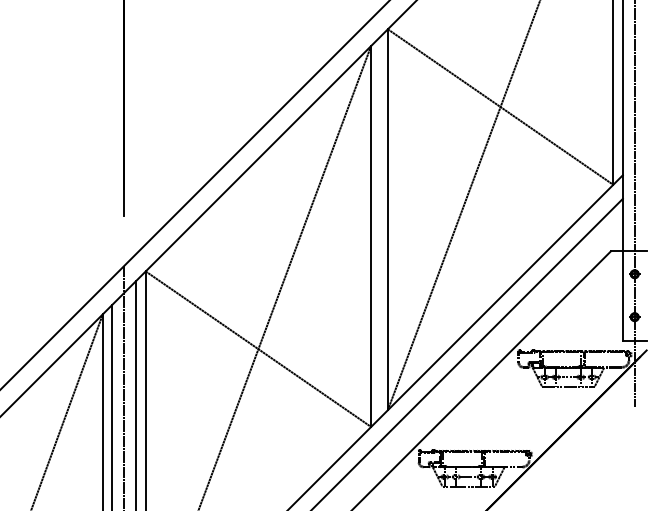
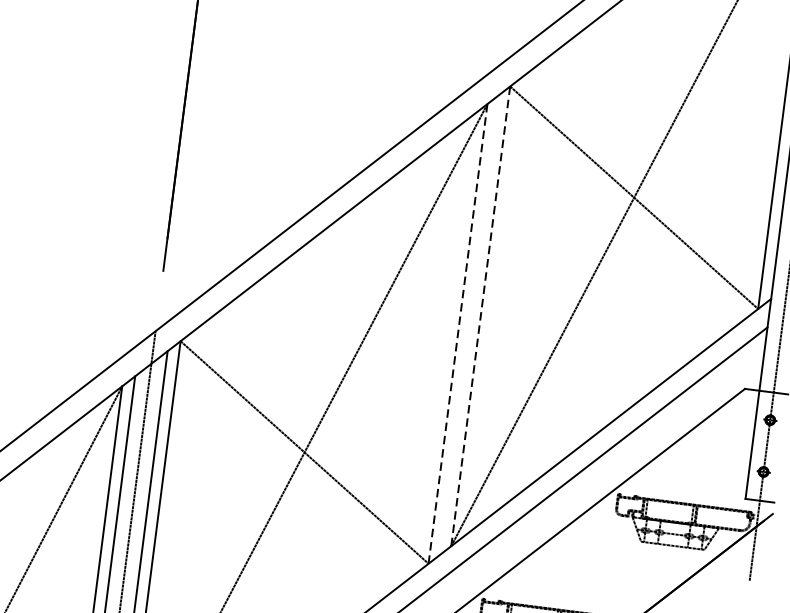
line: (387, 220) -> (480, 317), solid -> dashed
line: (371, 236) -> (458, 333), solid -> dashed

